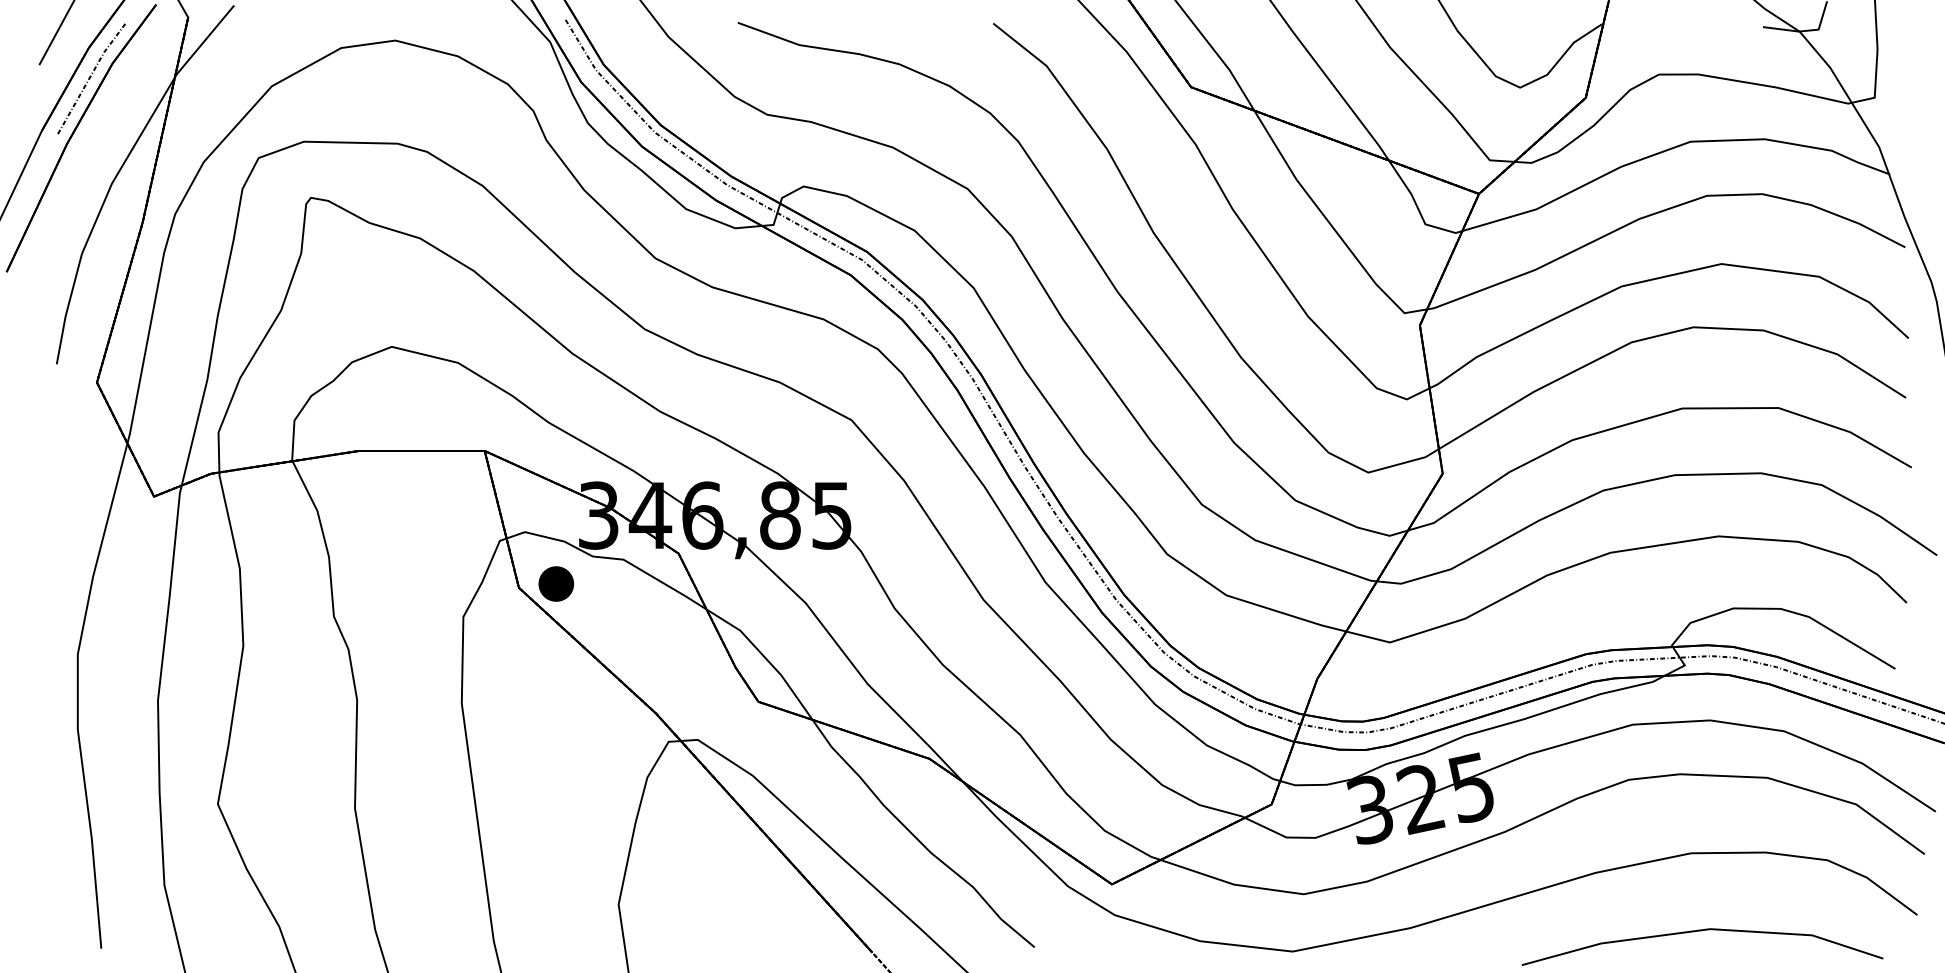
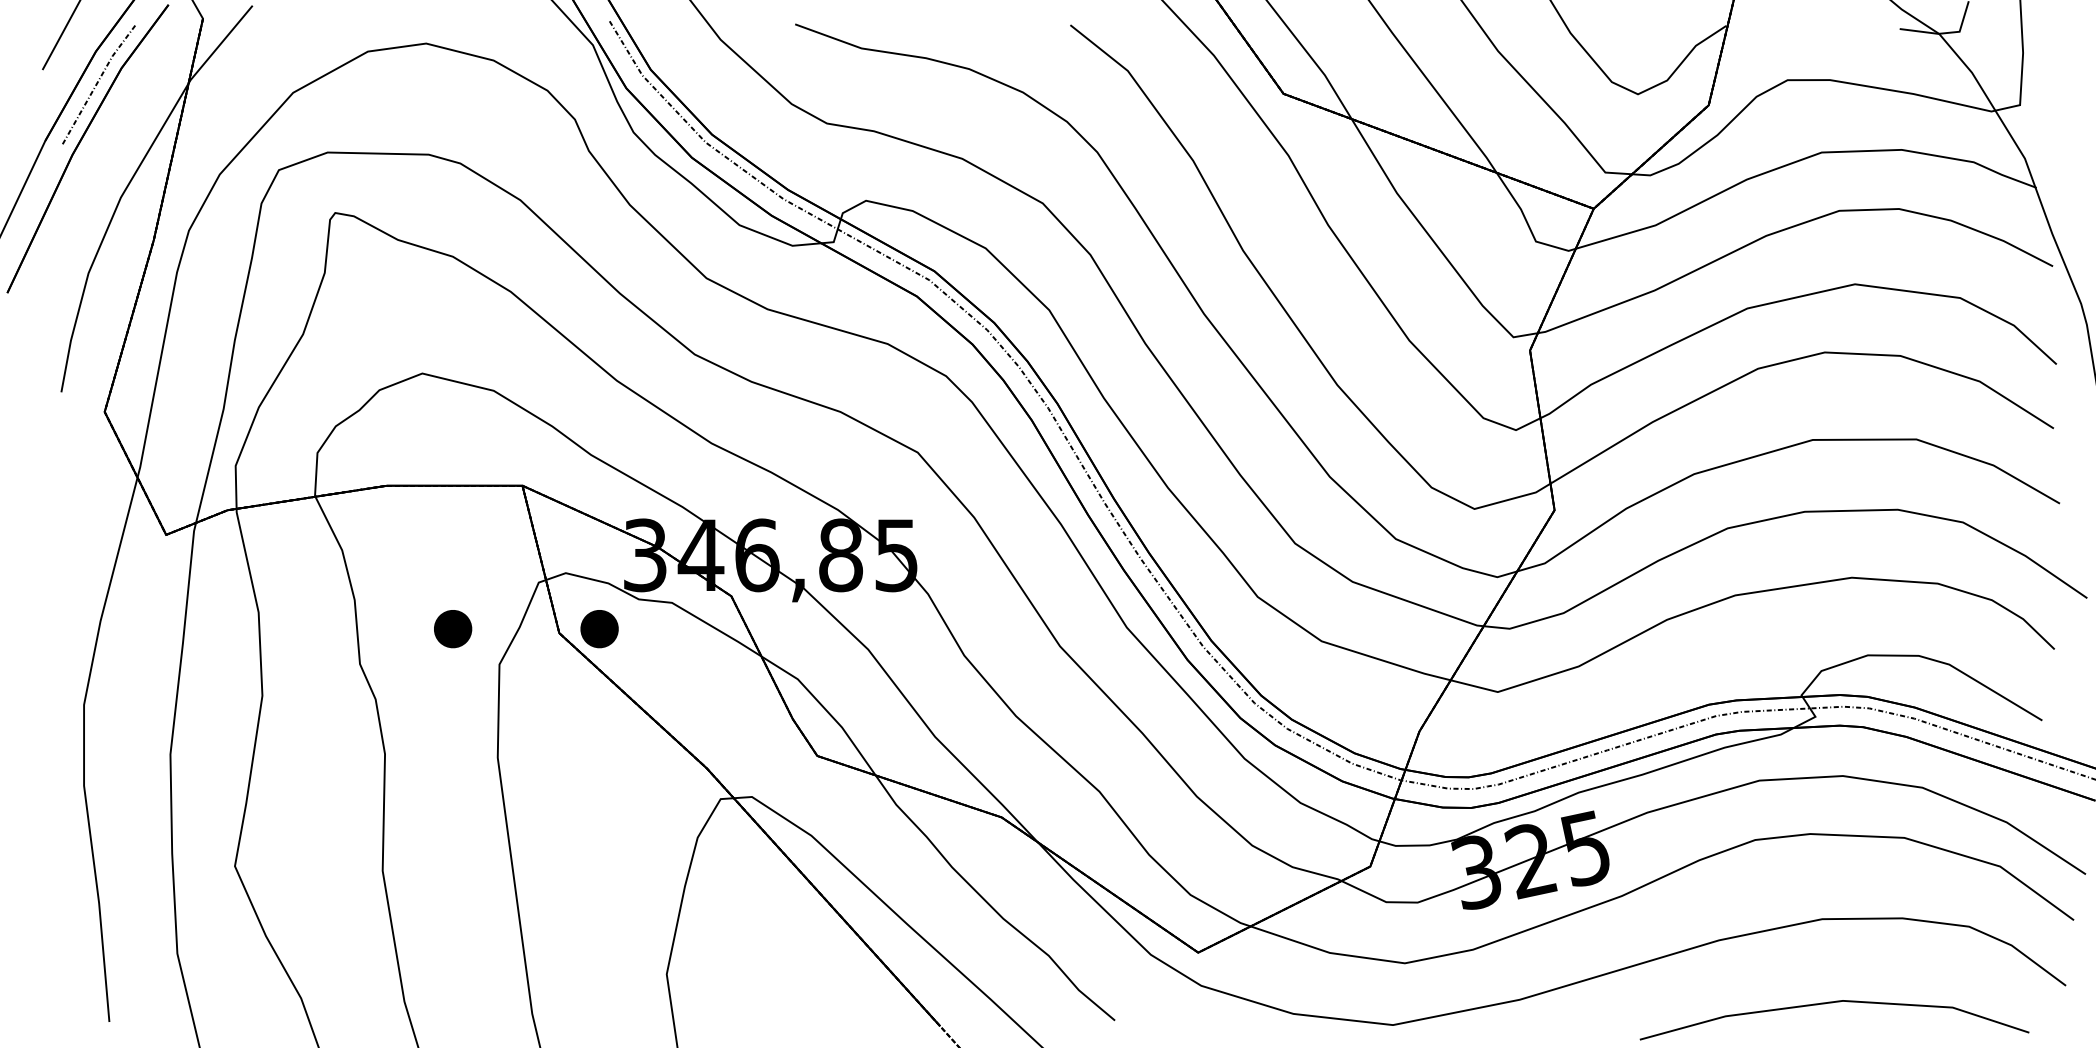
part: (419, 583) -> (452, 628), added

